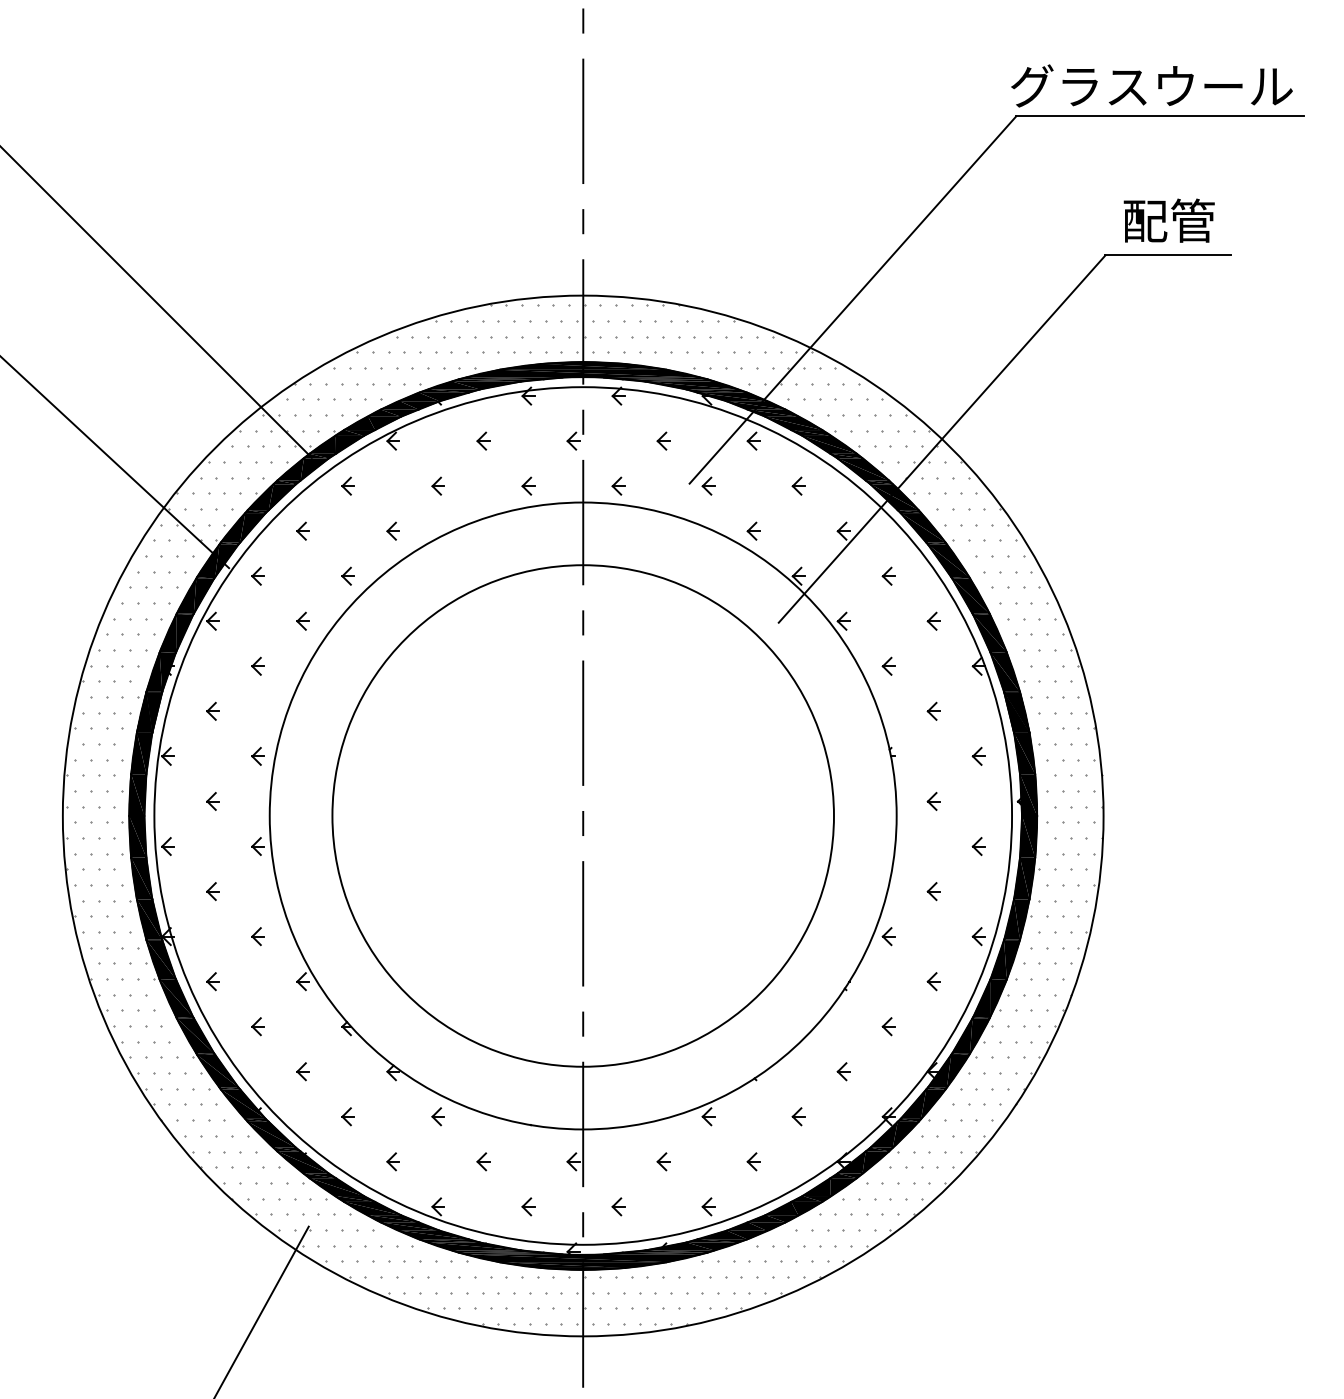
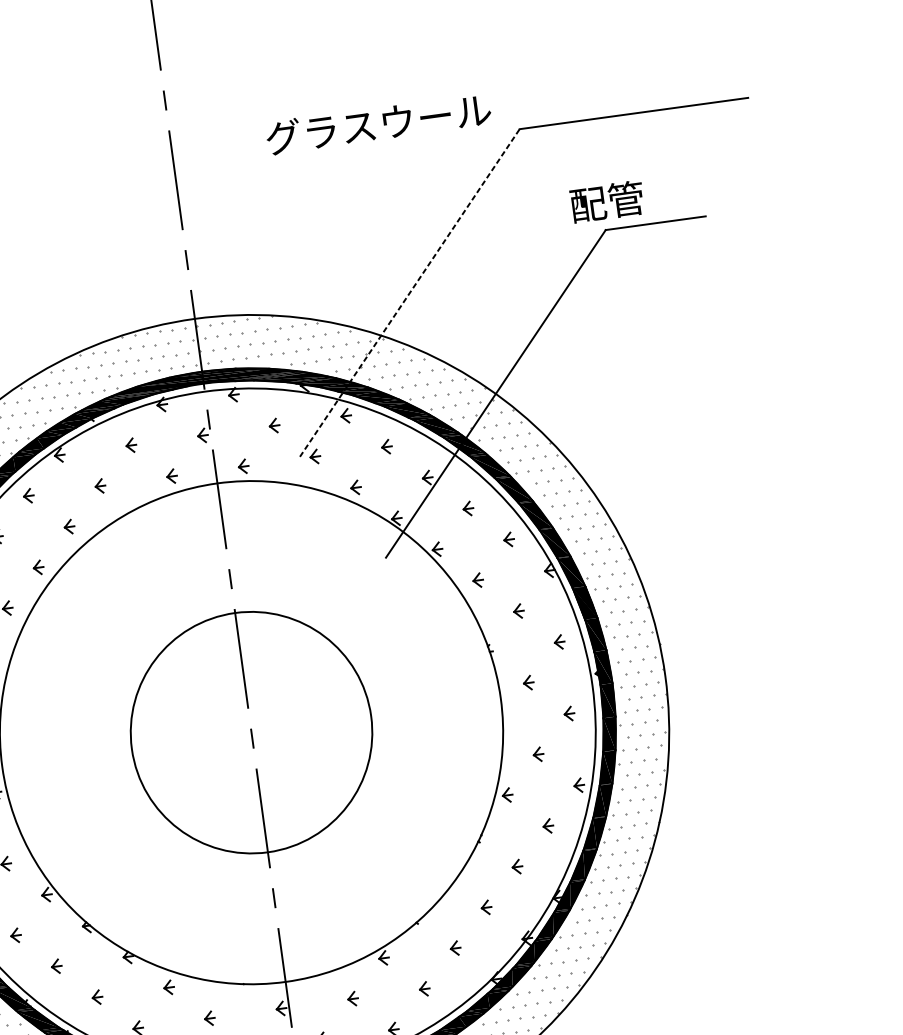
text: (1151, 85) -> (378, 123), moved
text: (1168, 220) -> (606, 201), moved
line: (852, 300) -> (409, 293), solid -> dashed
circle: (582, 815) -> (250, 732), size x0.6

